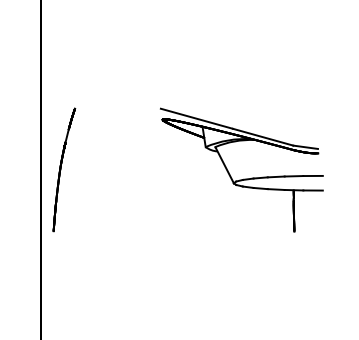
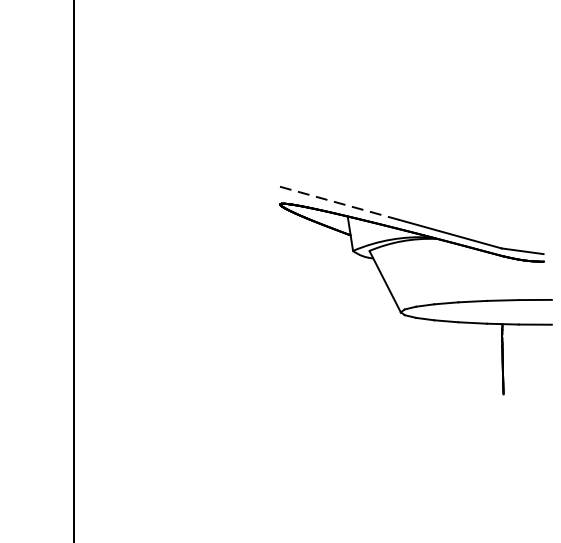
line: (196, 118) -> (337, 202), solid -> dashed
part: (64, 169) -> (113, 288), removed

